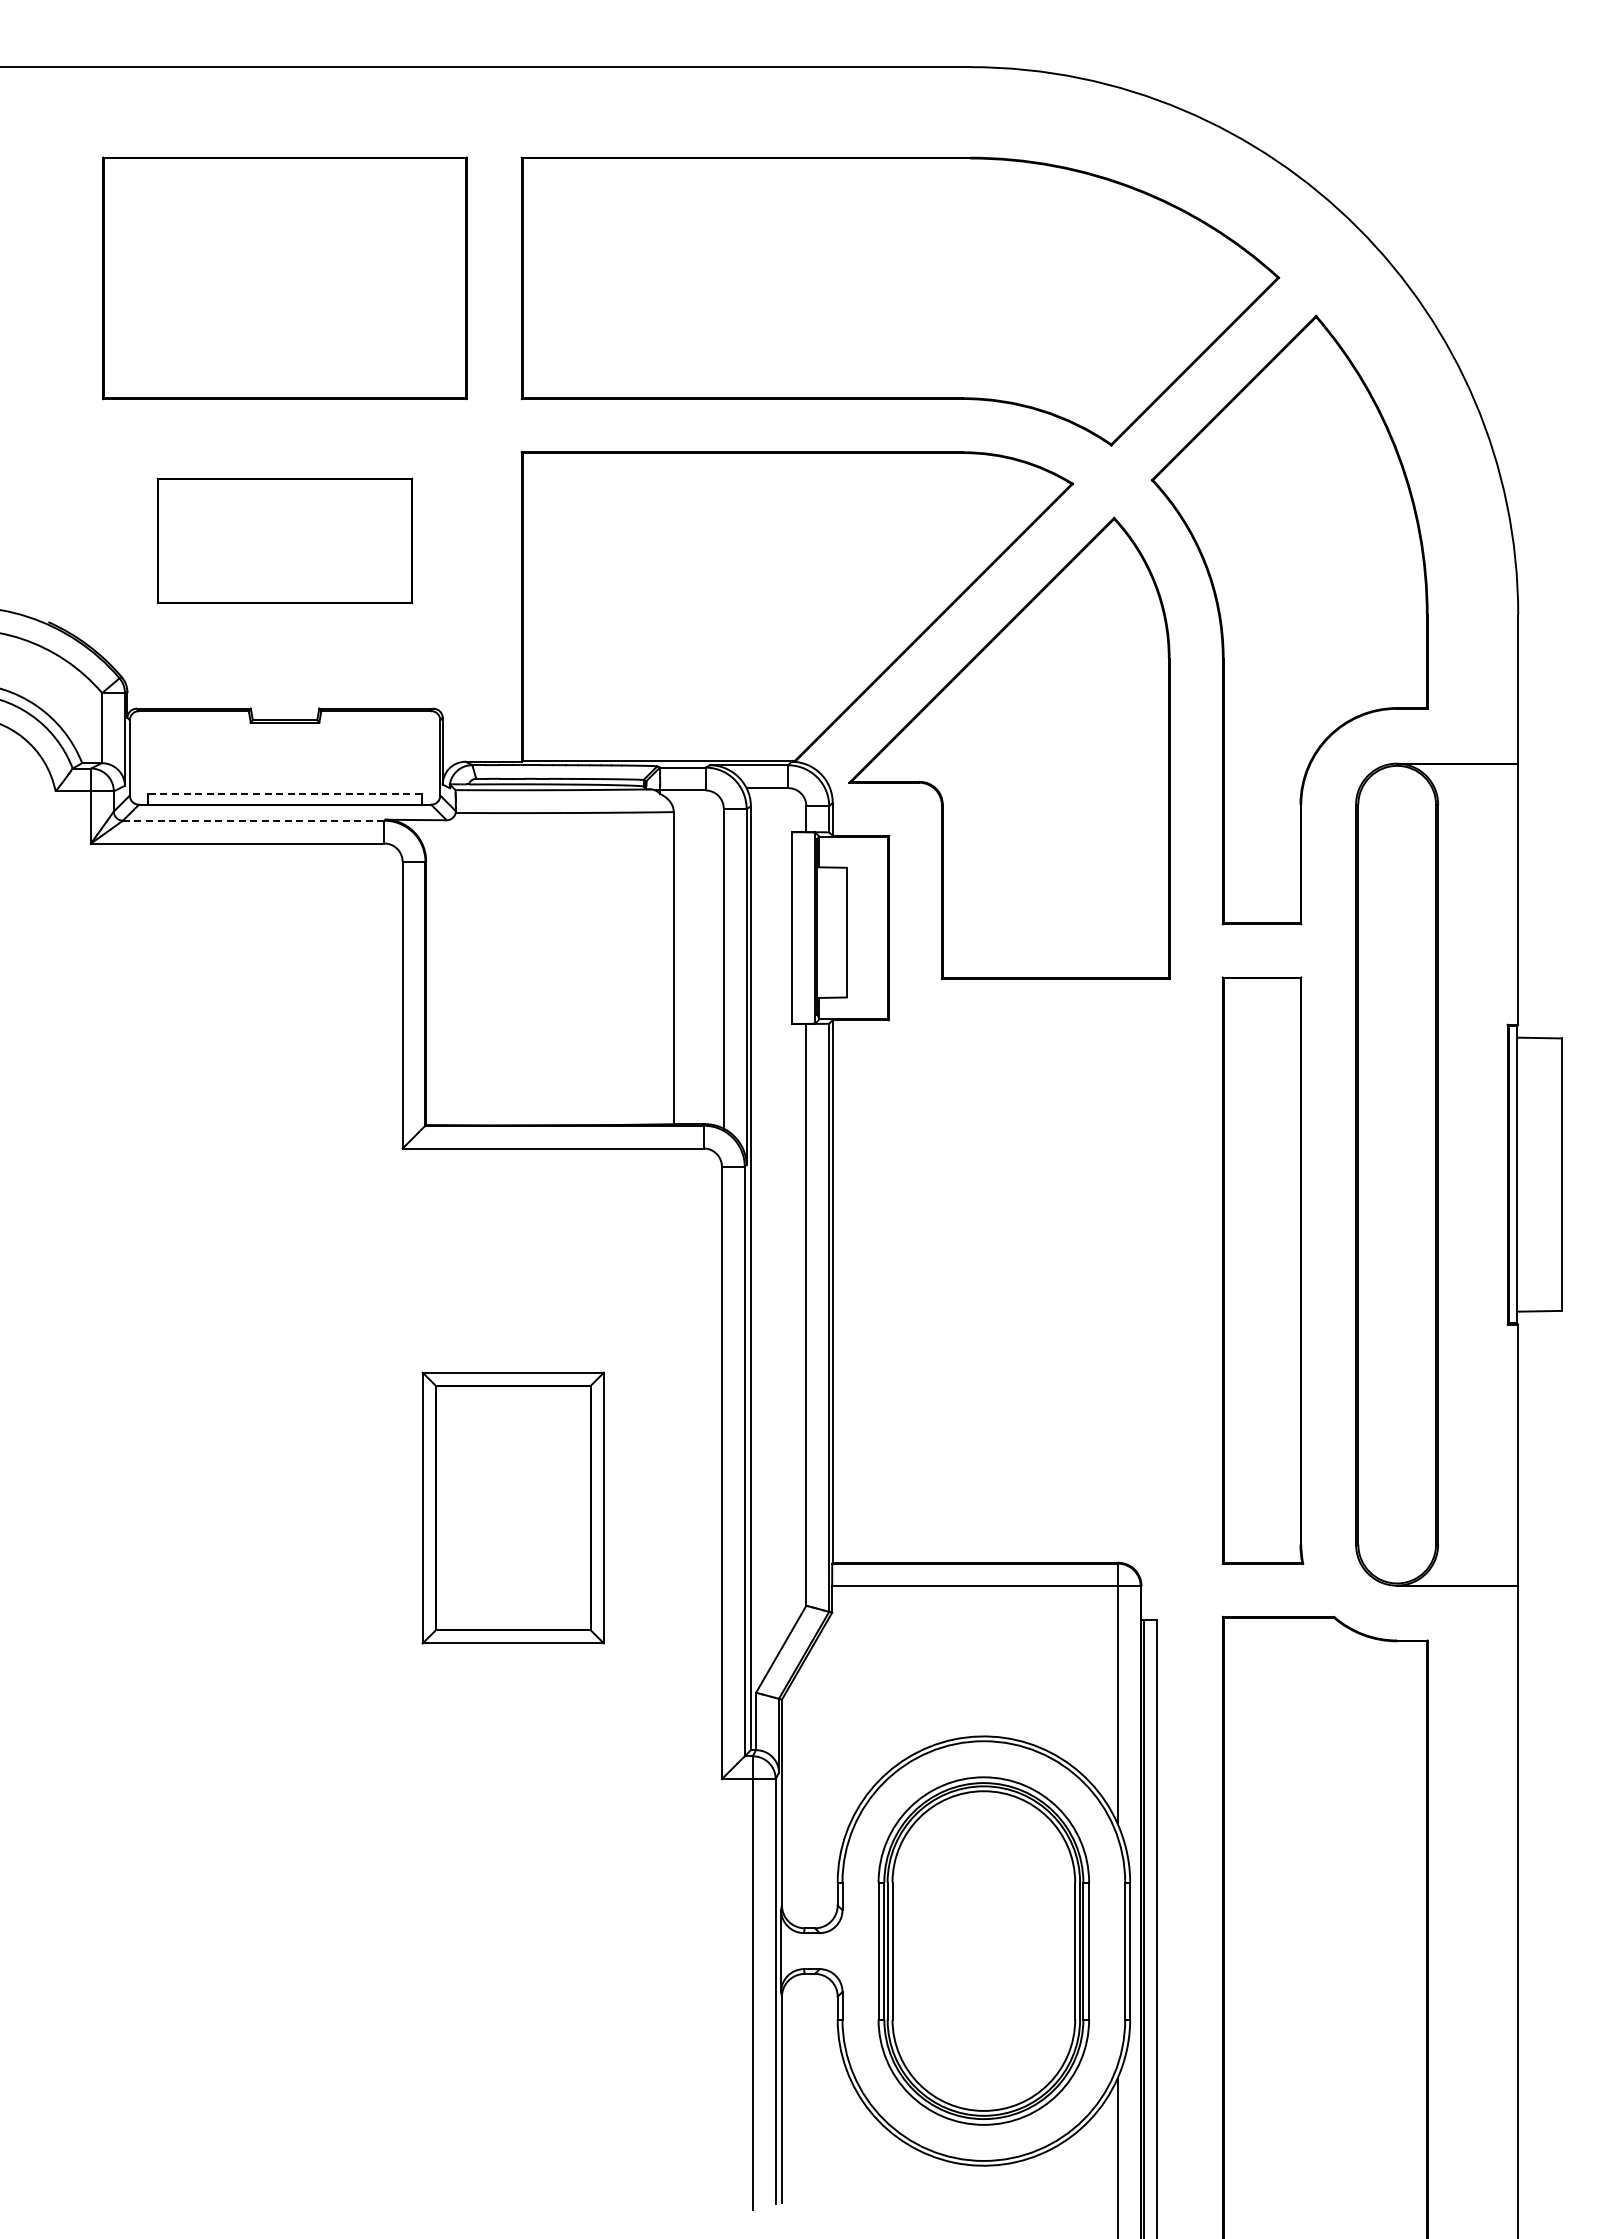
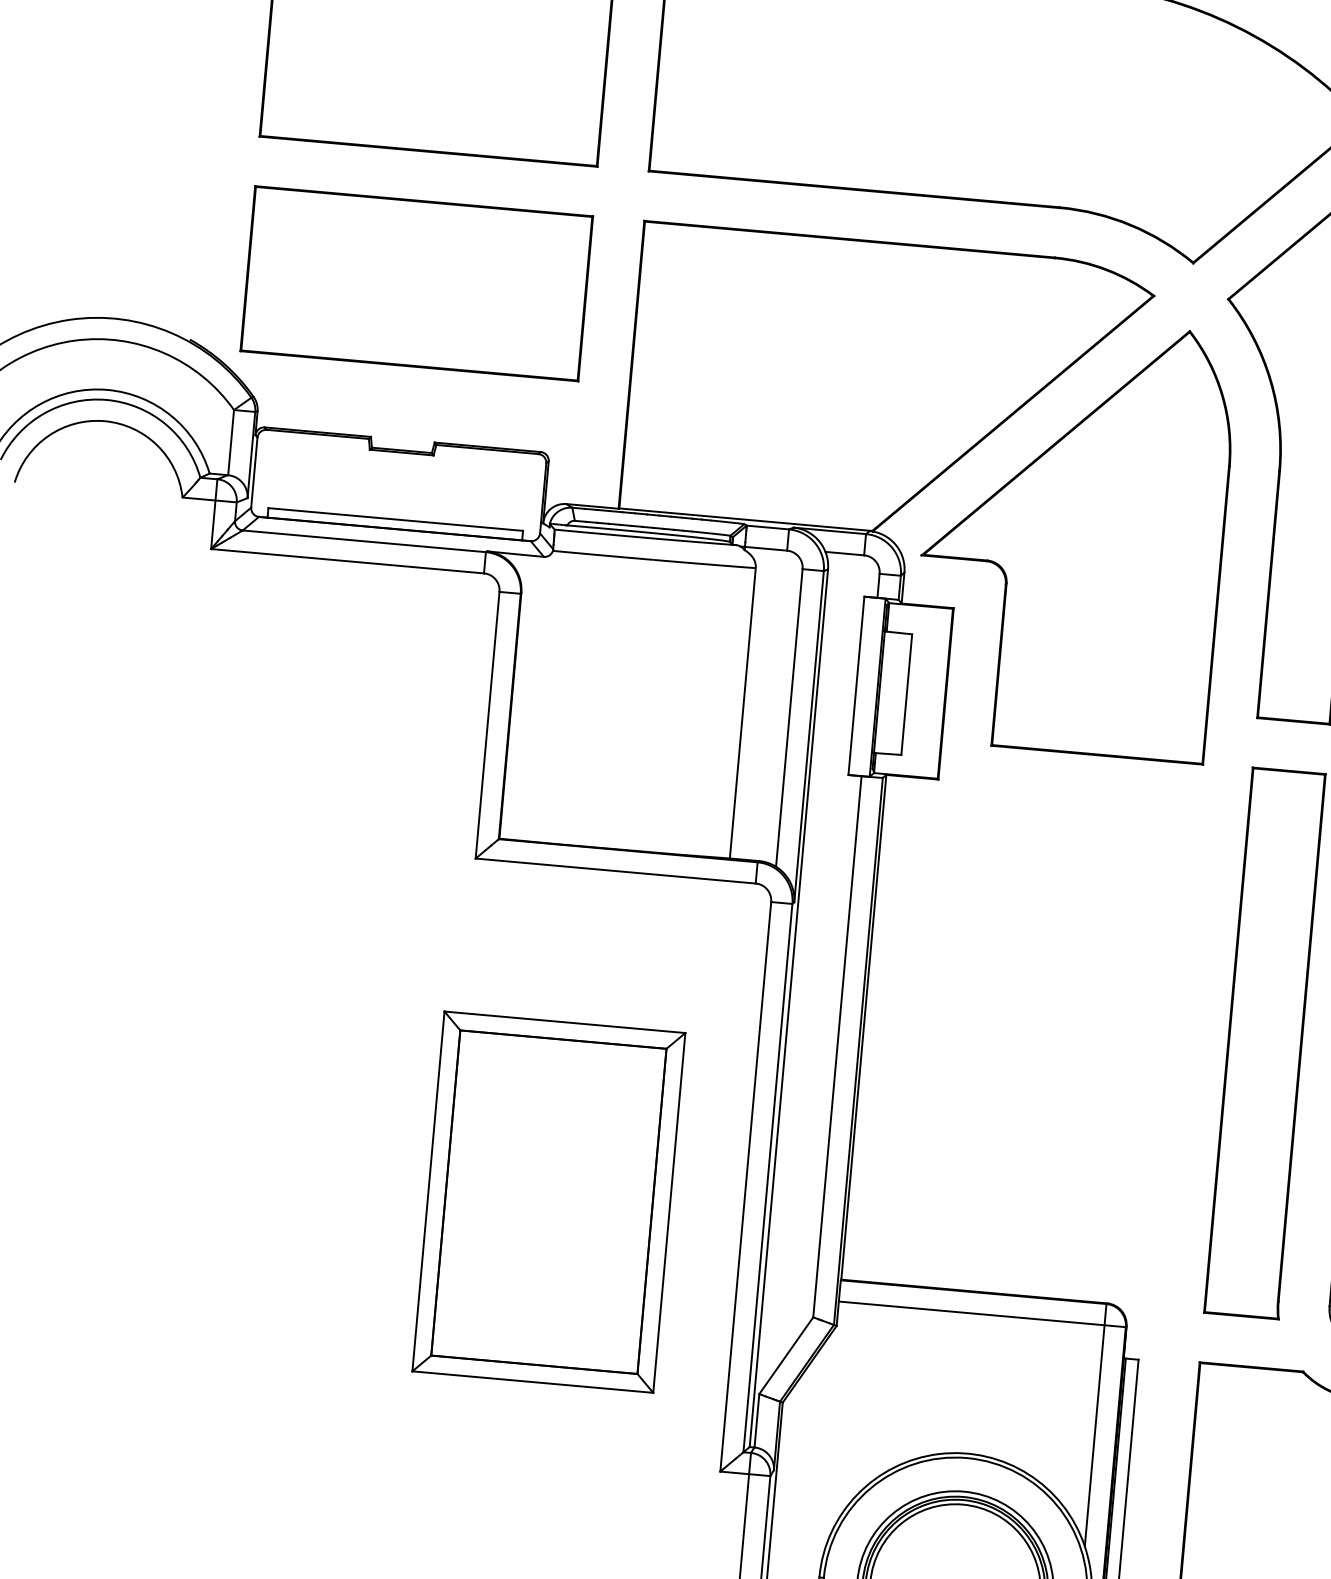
part: (284, 540) -> (416, 283), size x1.43
line: (285, 794) -> (396, 519), dashed -> solid
line: (253, 820) -> (364, 541), dashed -> solid
part: (512, 1507) -> (548, 1201), size x1.43

